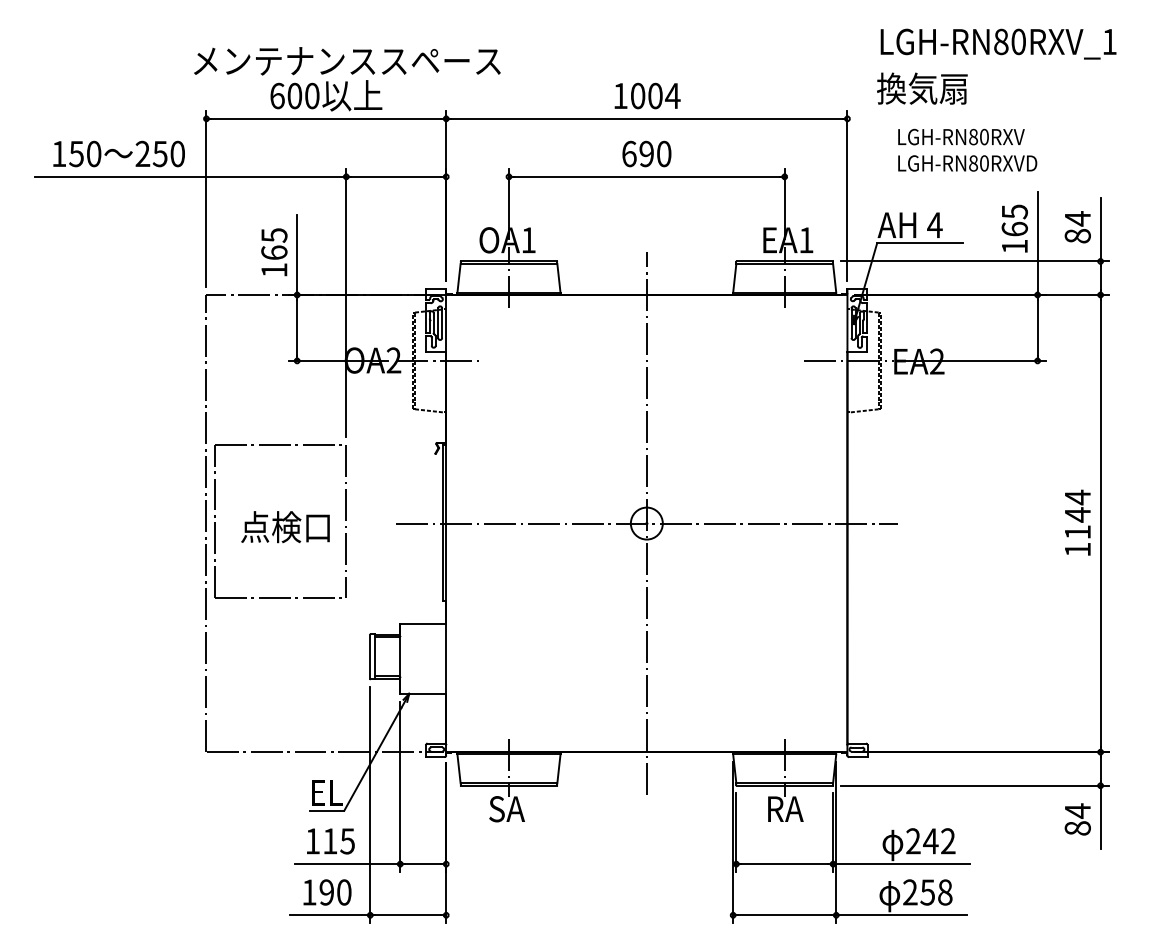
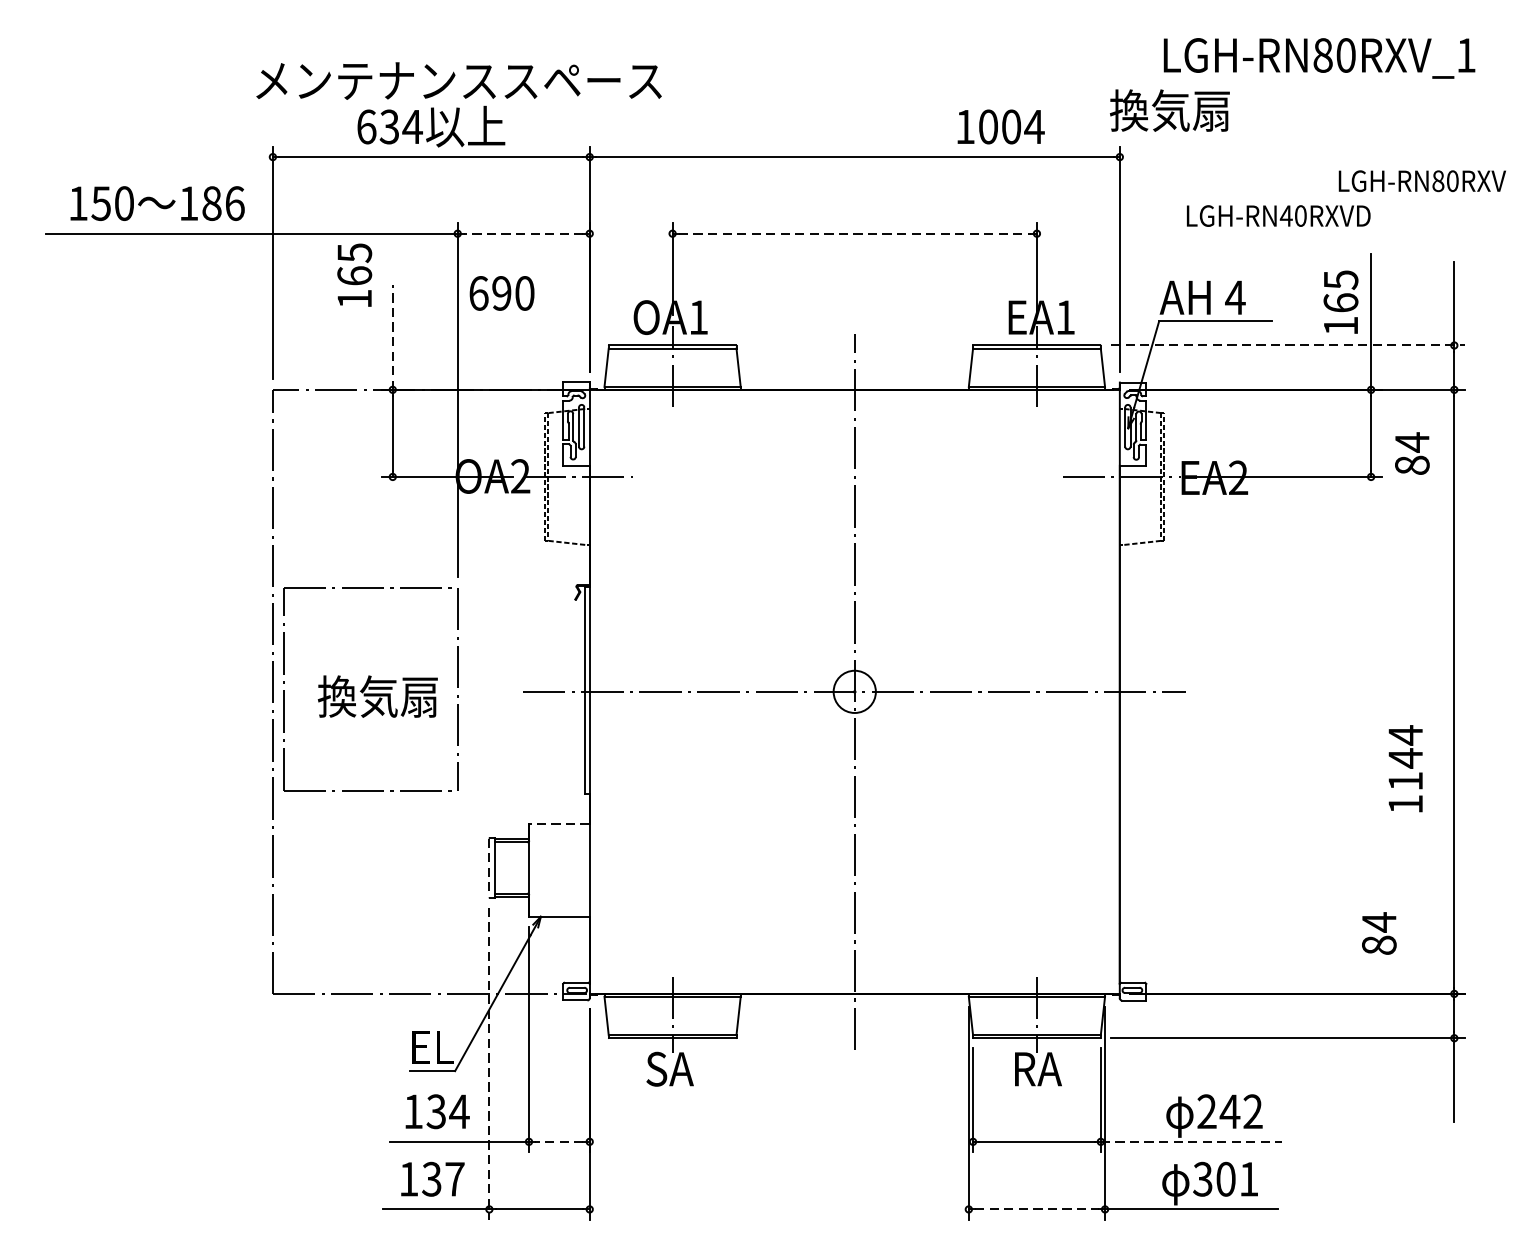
text: (922, 88) -> (1170, 110), moved
text: (303, 95) -> (401, 126), 600 -> 634
text: (647, 95) -> (1000, 126), moved
text: (961, 136) -> (1422, 180), moved
text: (160, 153) -> (212, 202), 250 -> 186
text: (646, 153) -> (501, 292), moved
text: (973, 163) -> (1286, 216), LGH-RN80RXVD -> LGH-RN40RXVD
line: (395, 176) -> (522, 233), solid -> dashed
line: (647, 176) -> (855, 233), solid -> dashed
text: (1077, 227) -> (1411, 453), moved
text: (274, 252) -> (354, 275), moved
line: (297, 255) -> (393, 337), solid -> dashed
line: (974, 261) -> (1287, 345), solid -> dashed
text: (1077, 522) -> (1405, 768), moved
text: (285, 527) -> (377, 697), 点検口 -> 換気扇
line: (423, 623) -> (559, 823), solid -> dashed
line: (370, 657) -> (489, 868), solid -> dashed
line: (370, 805) -> (489, 1064), solid -> dashed
text: (1077, 819) -> (1378, 933), moved
text: (338, 841) -> (447, 1111), 115 -> 134
line: (422, 864) -> (558, 1142), solid -> dashed
line: (901, 864) -> (1191, 1142), solid -> dashed
text: (335, 892) -> (443, 1179), 190 -> 137
text: (927, 892) -> (1225, 1179), 258 -> 301
line: (784, 915) -> (1036, 1209), solid -> dashed

